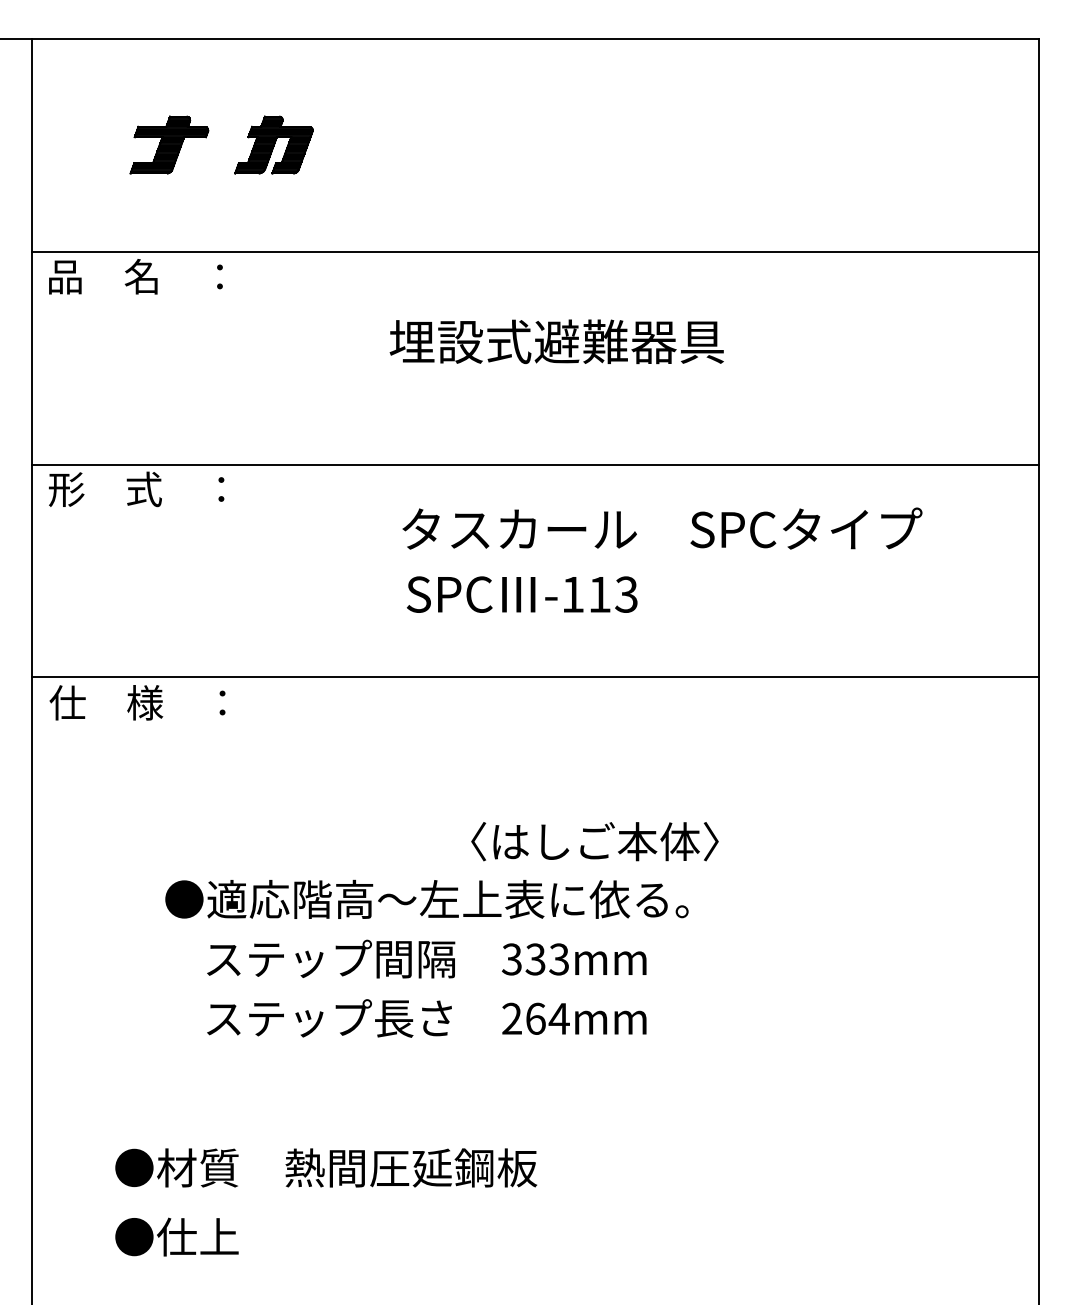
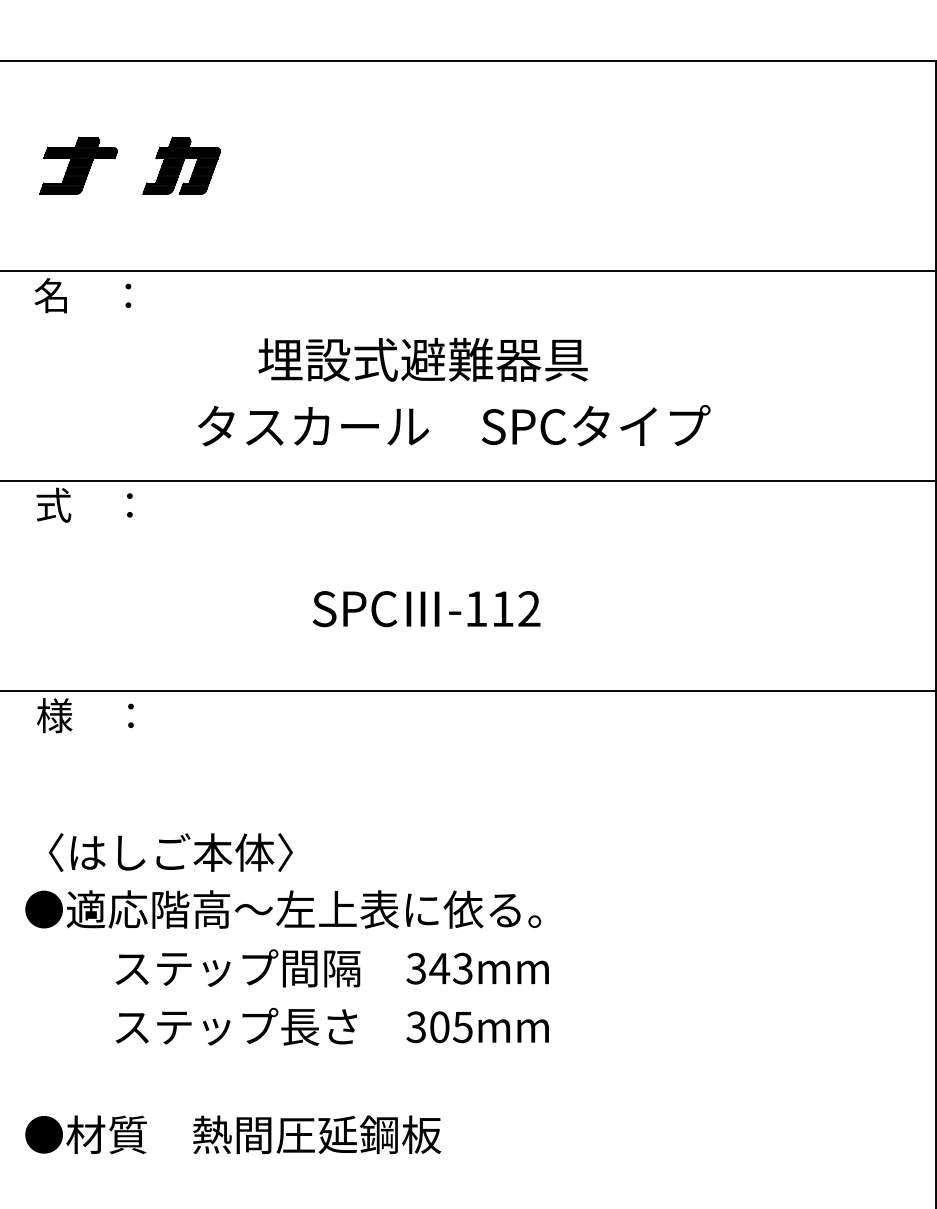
text: (556, 341) -> (422, 359), moved
text: (662, 528) -> (454, 425), moved
text: (626, 594) -> (529, 608), -113 -> -112
text: (594, 841) -> (170, 852), moved
text: (426, 898) -> (282, 908), moved
text: (535, 959) -> (439, 968), 333mm -> 343mm
text: (535, 1018) -> (439, 1026), 264mm -> 305mm
text: (326, 1167) -> (233, 1134), moved

